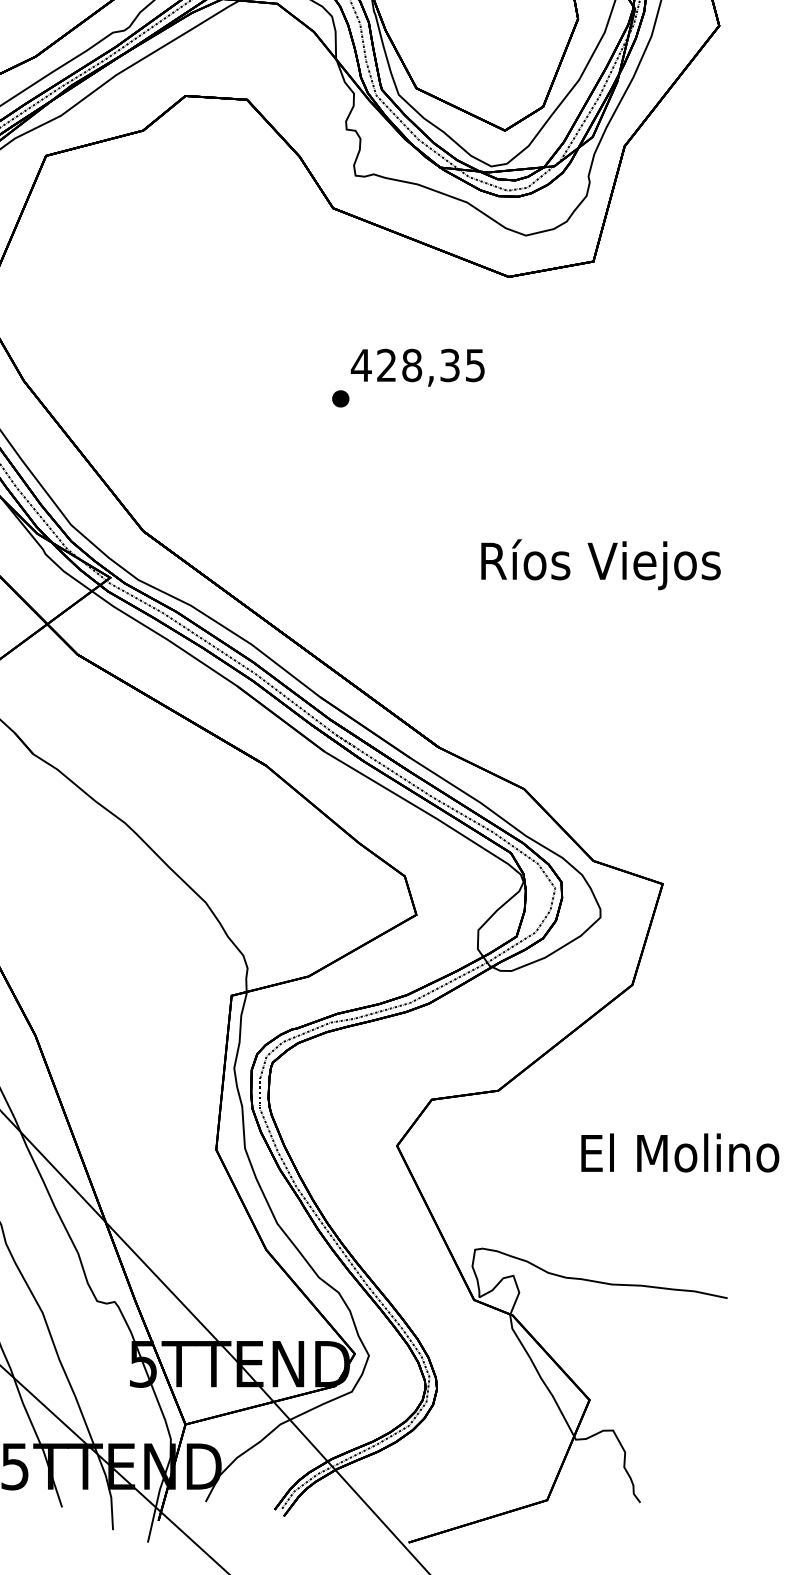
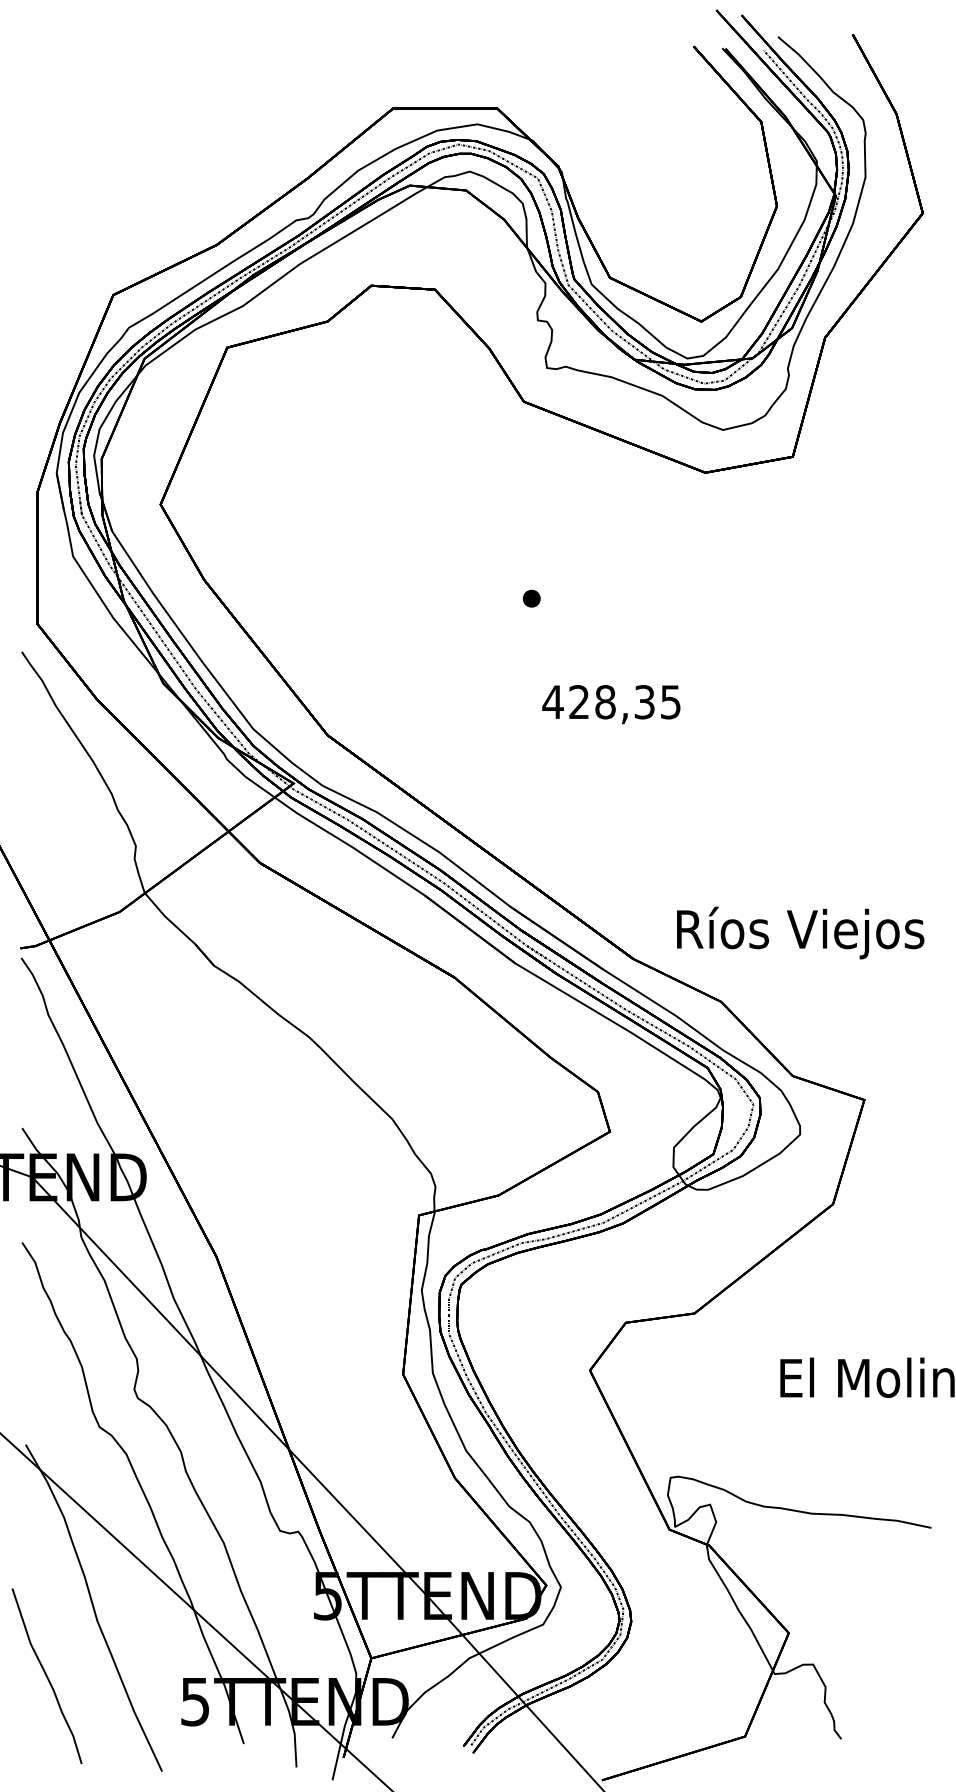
text: (417, 367) -> (611, 704), moved
text: (600, 564) -> (800, 932), moved

